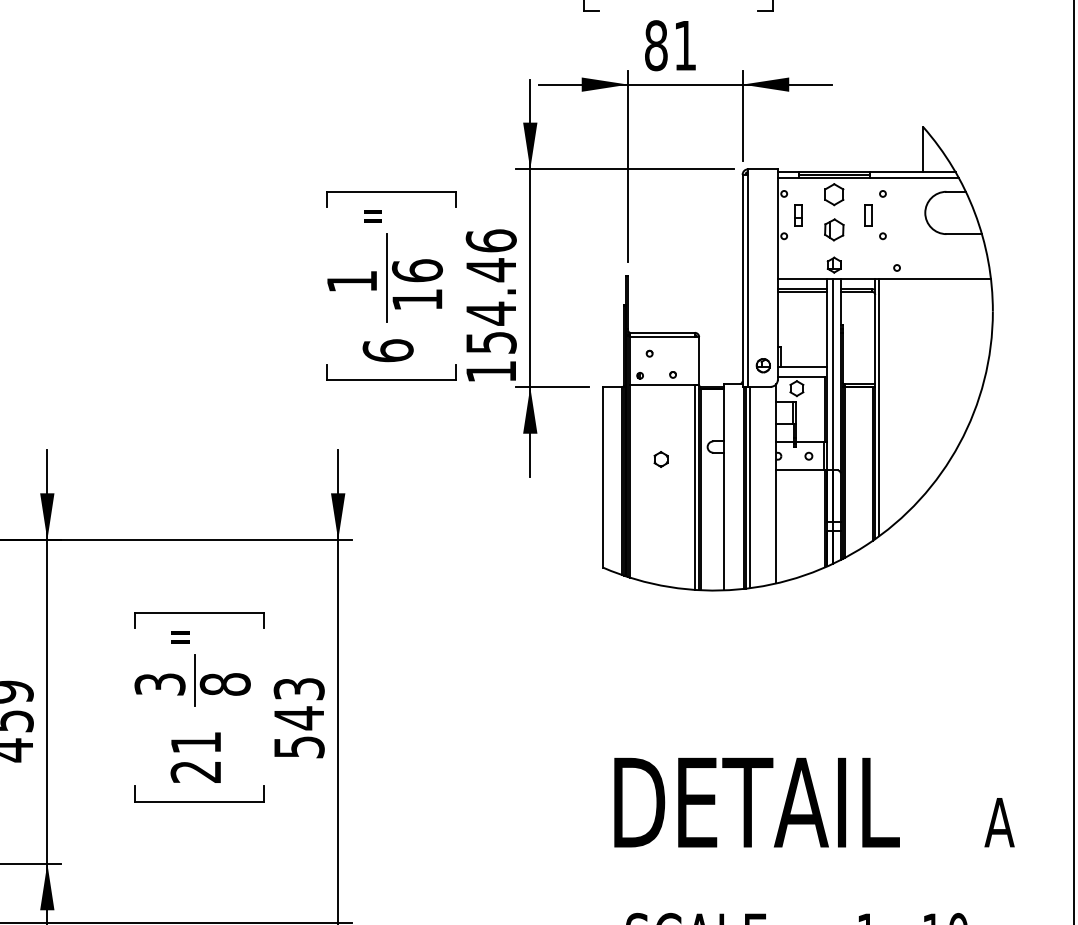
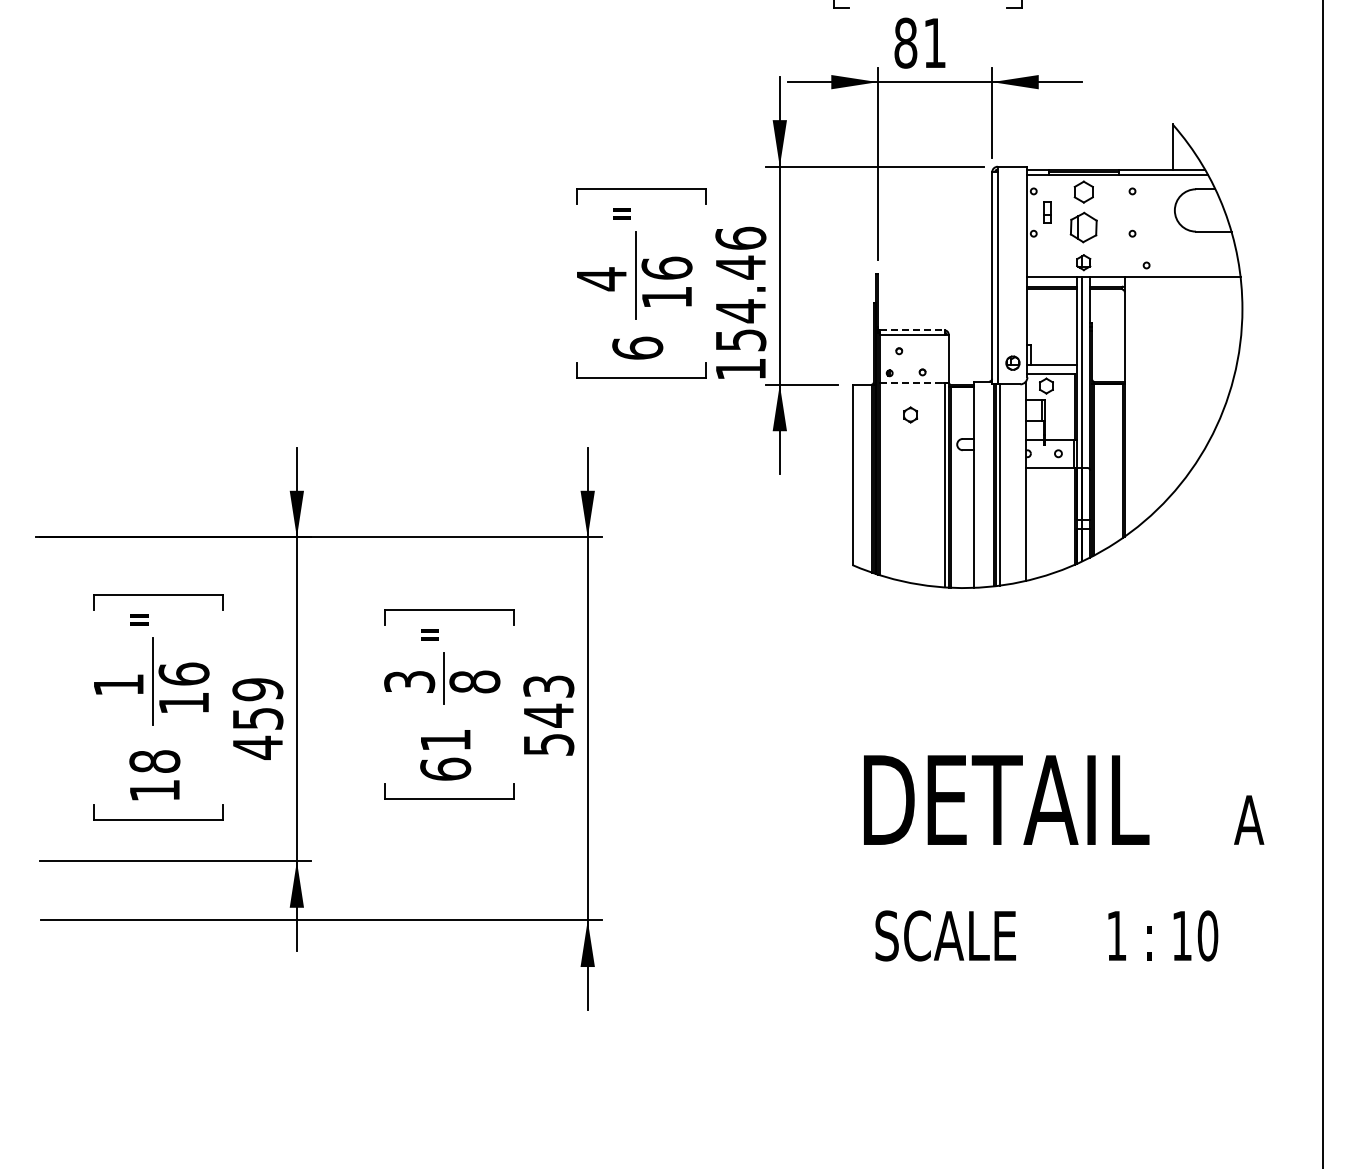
part: (868, 215) -> (1118, 212), removed
part: (833, 229) -> (1083, 226), size x1.4
text: (351, 282) -> (601, 279), 1 -> 4
line: (662, 333) -> (912, 330), solid -> dashed
line: (664, 385) -> (914, 382), solid -> dashed
line: (879, 407) -> (1129, 404), removed
part: (660, 459) -> (910, 414), moved
text: (195, 771) -> (445, 768), 21 -> 61

